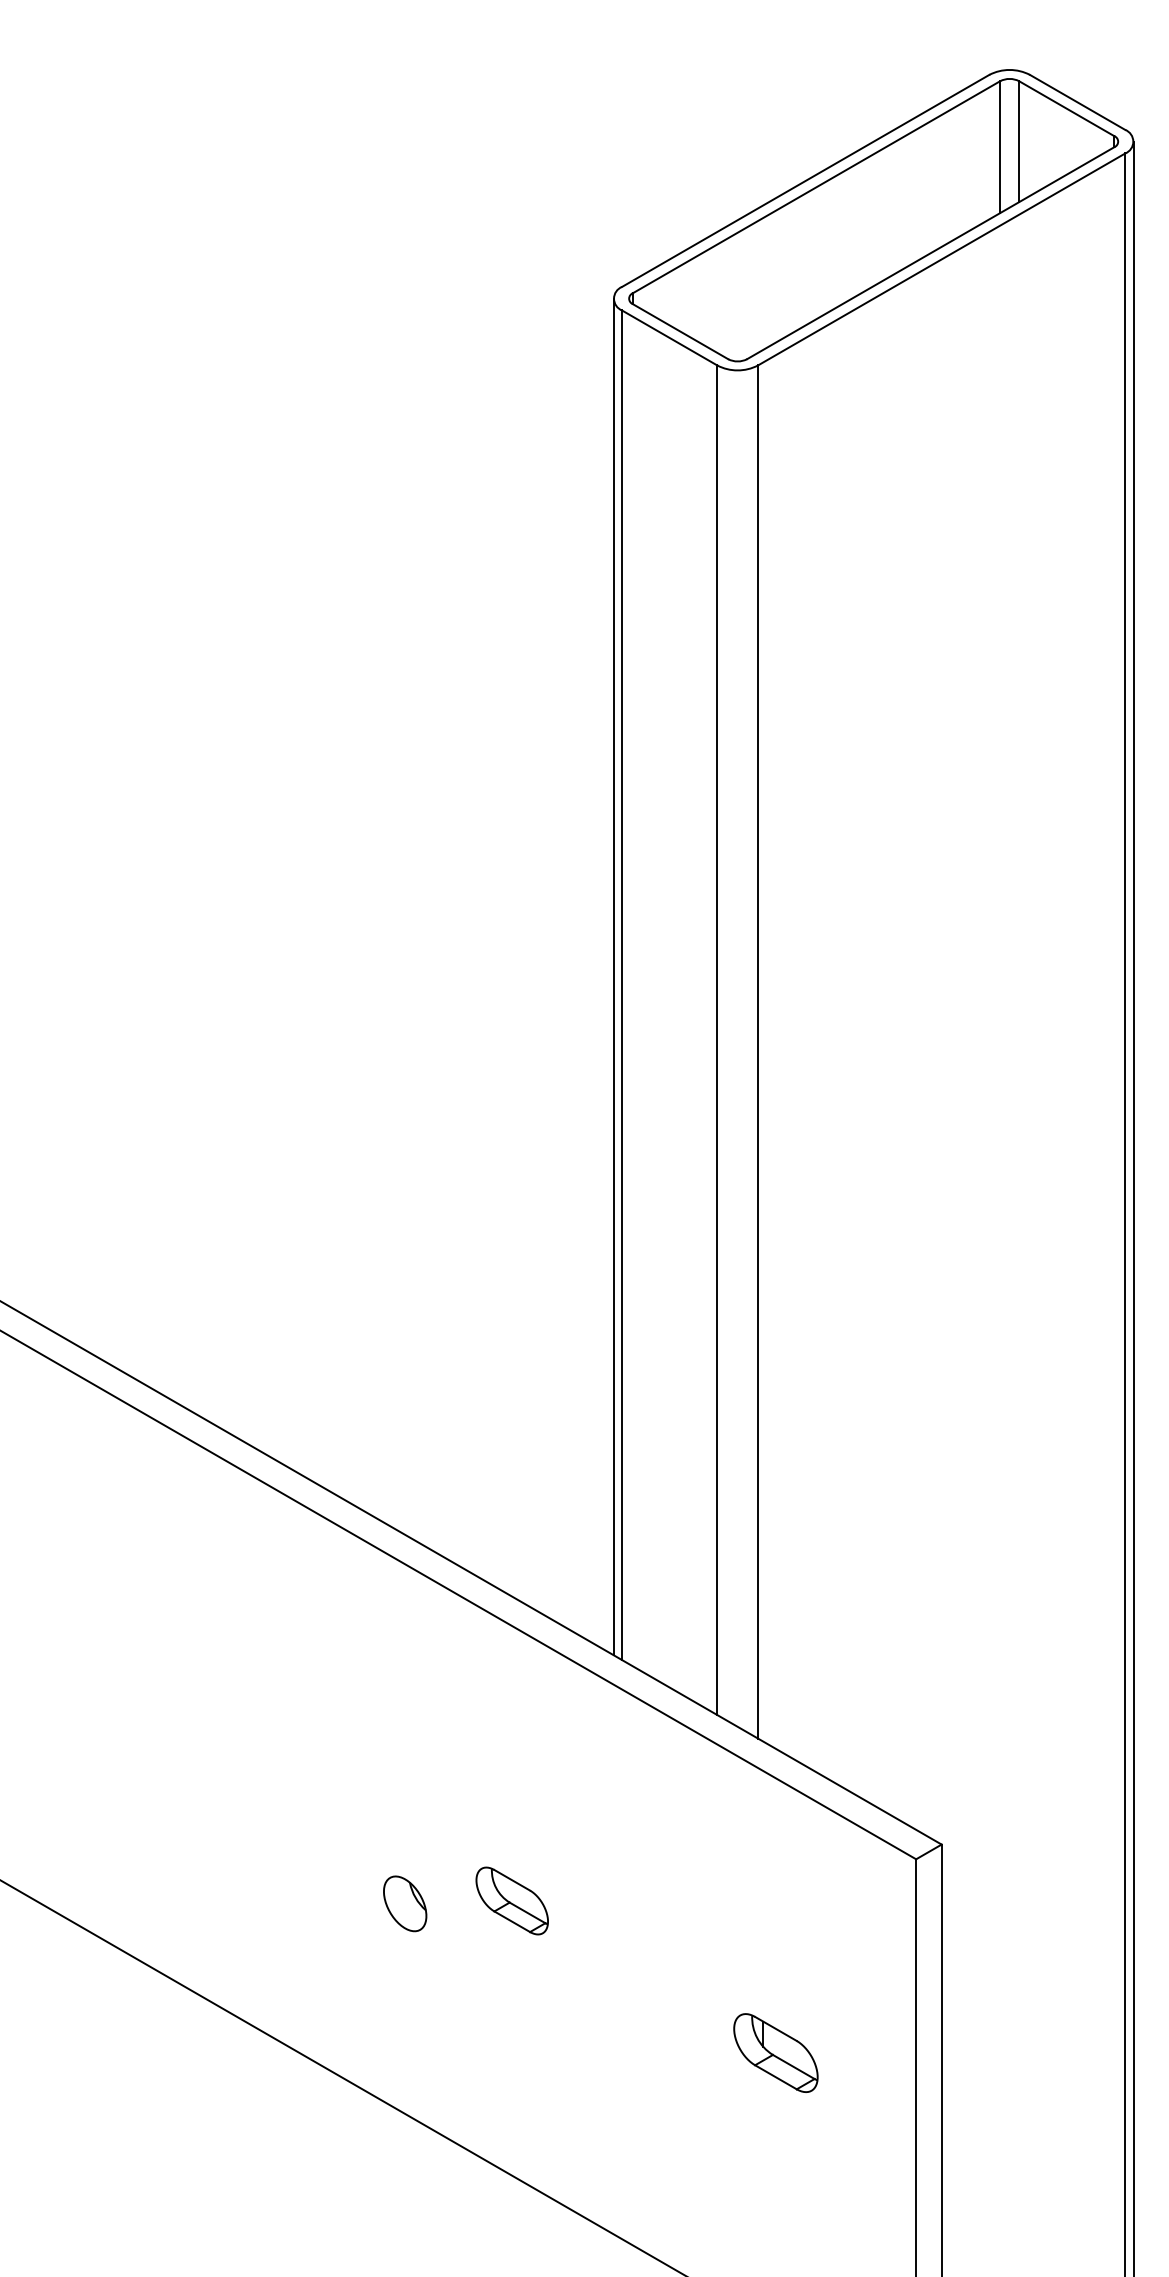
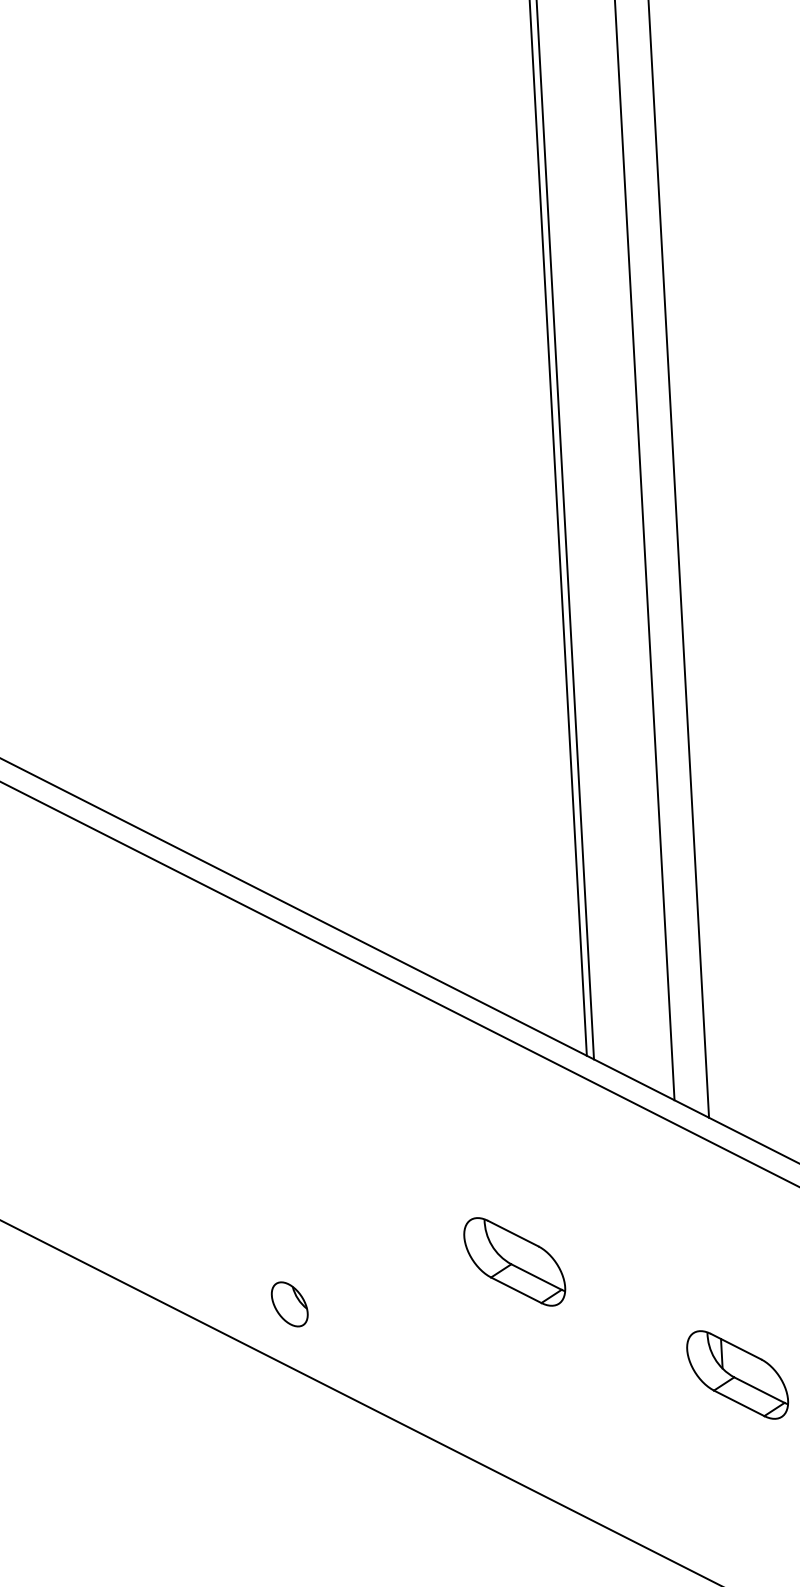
part: (511, 1900) -> (513, 1261), size x1.67
part: (405, 1903) -> (290, 1304), moved
part: (775, 2052) -> (737, 1374), size x1.43

